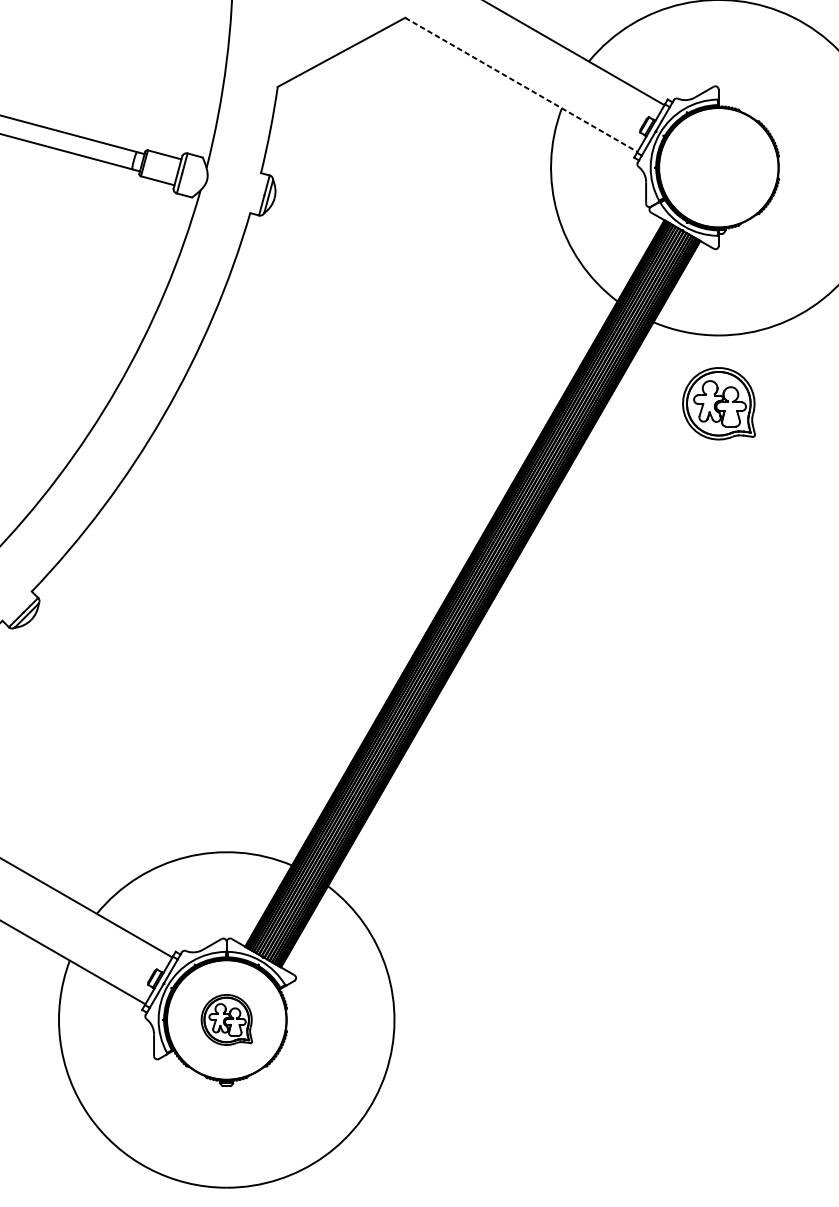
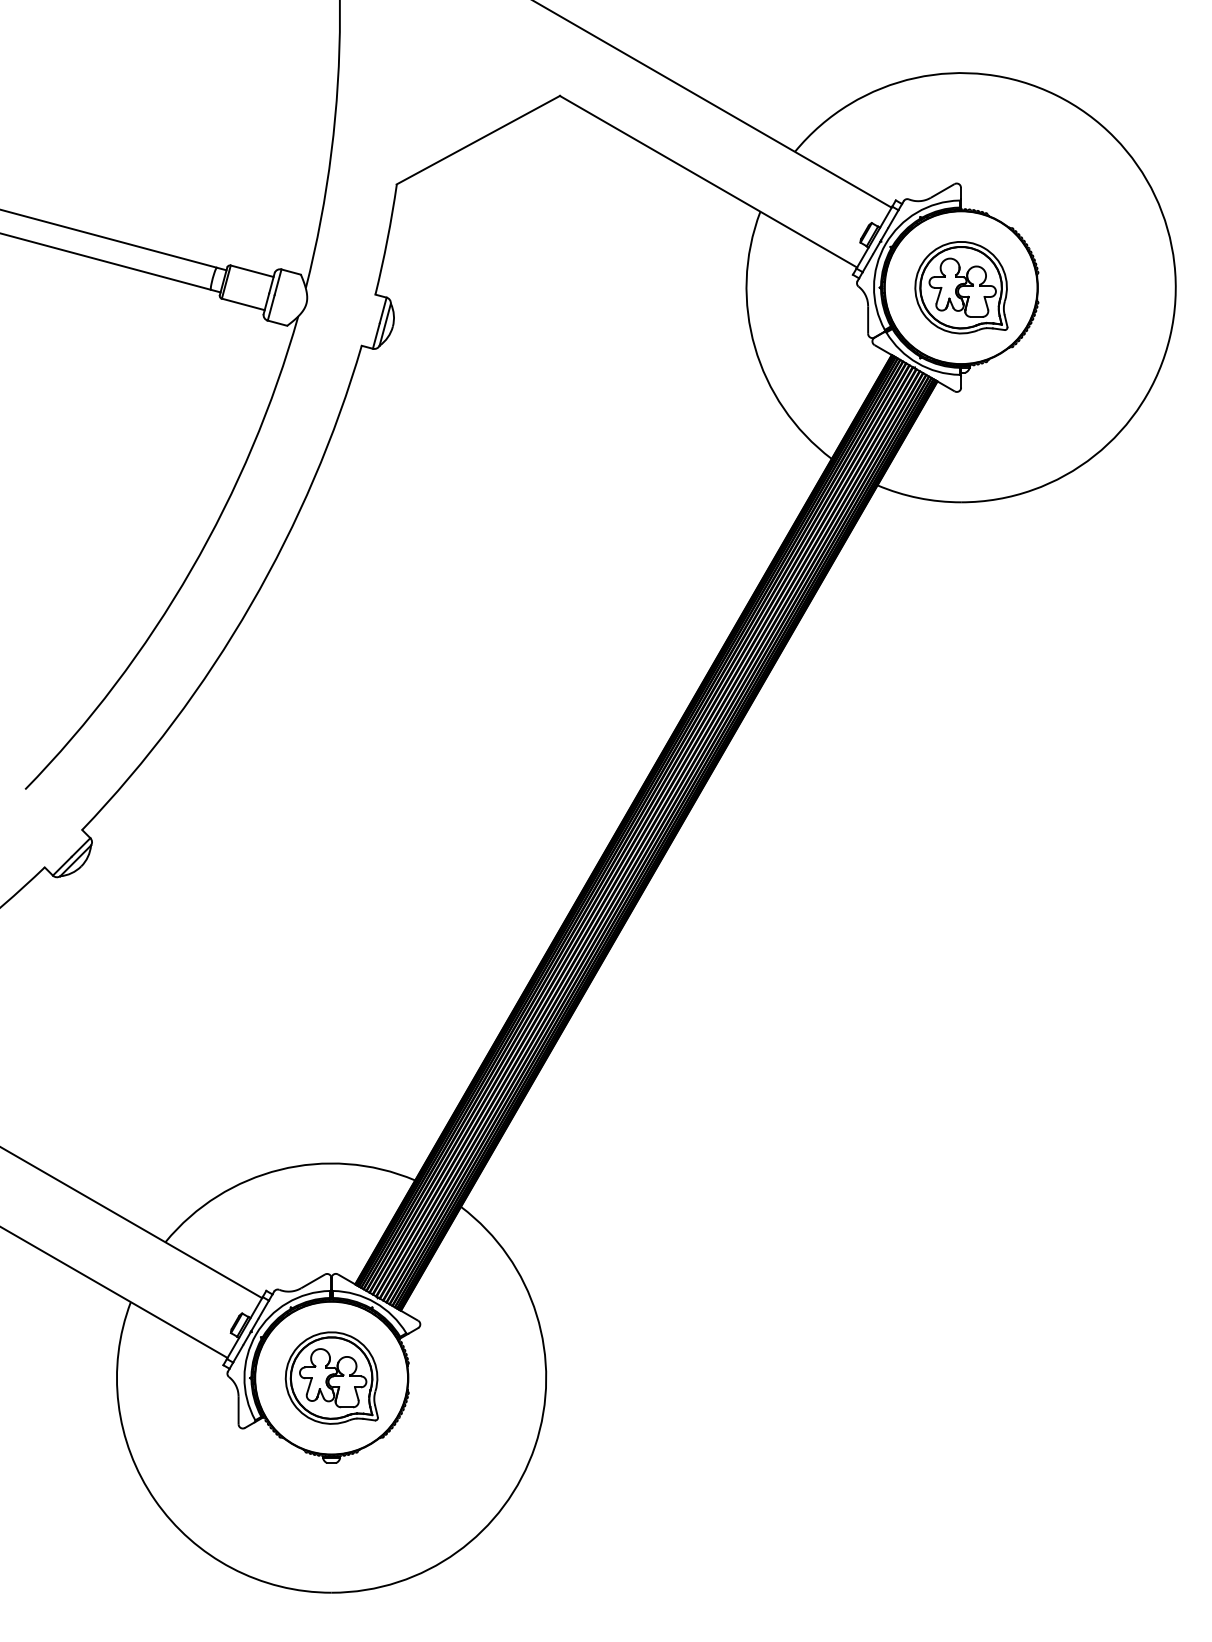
line: (521, 84) -> (708, 181), dashed -> solid
part: (719, 403) -> (961, 287), moved
part: (226, 1019) -> (331, 1377), size x1.43

